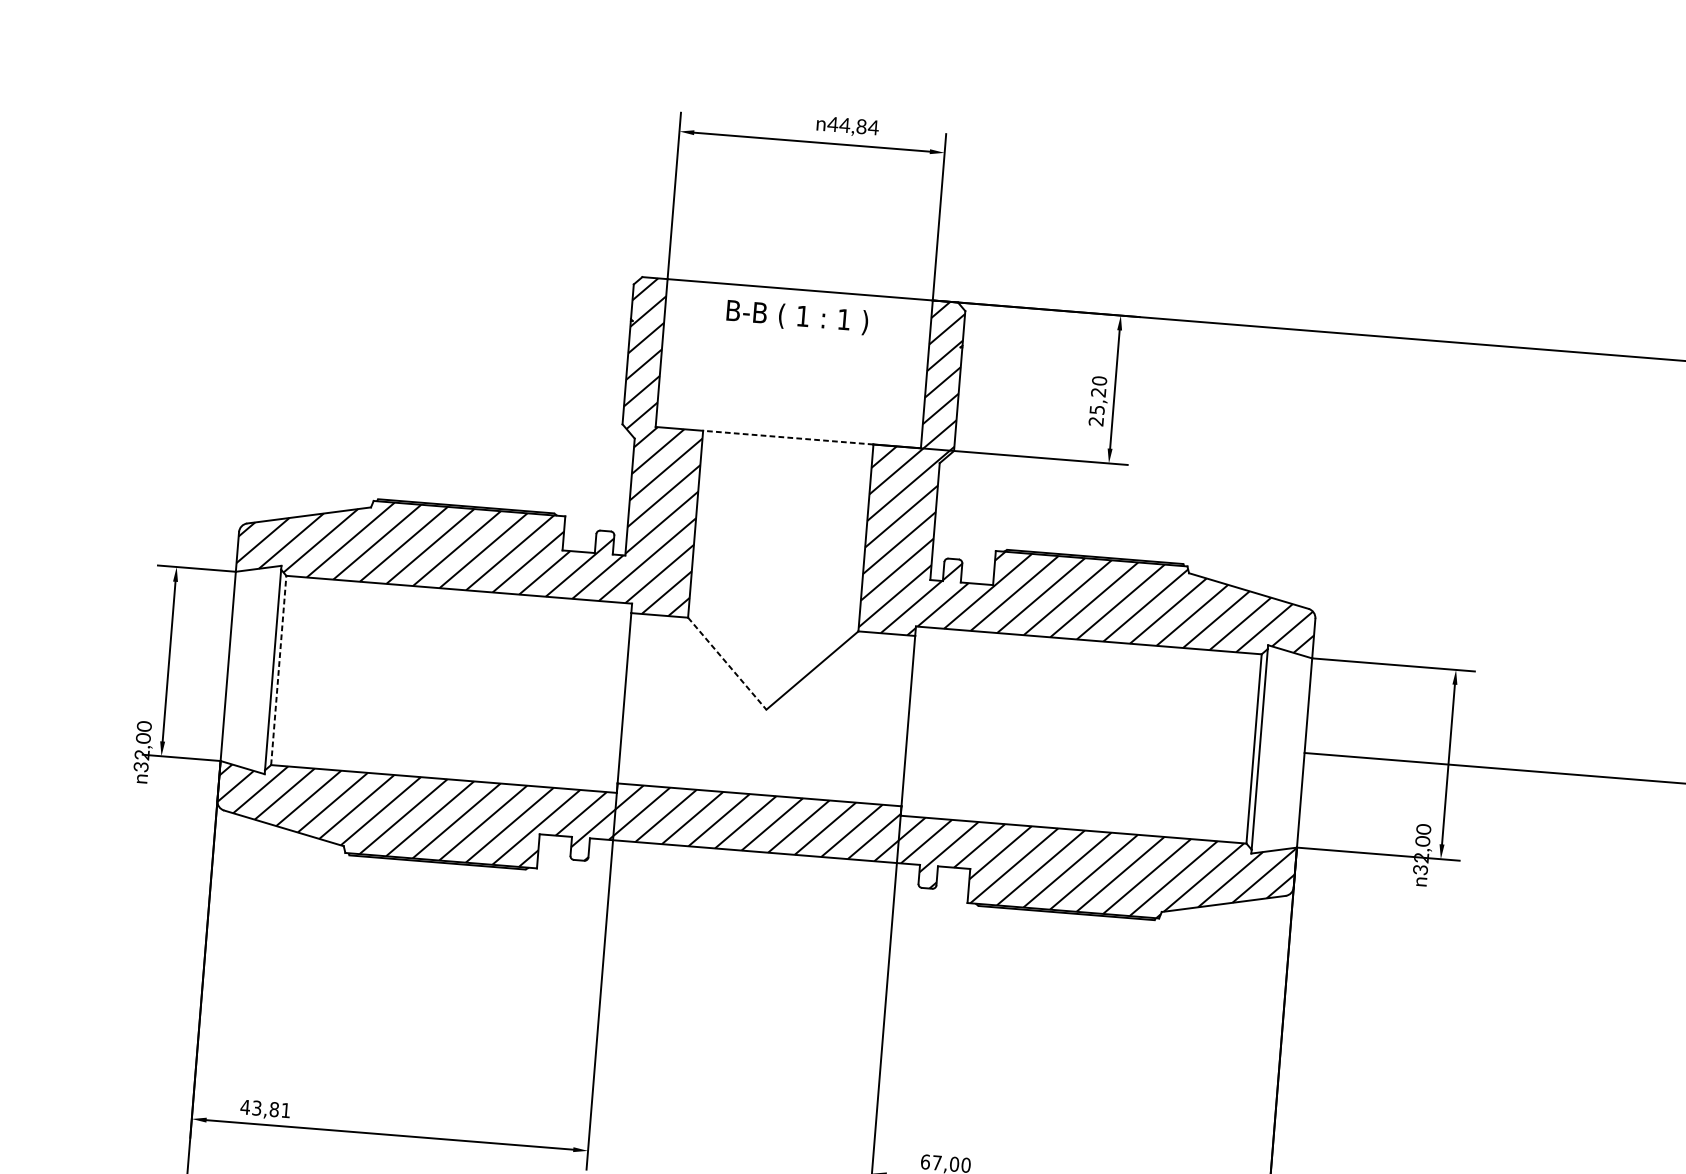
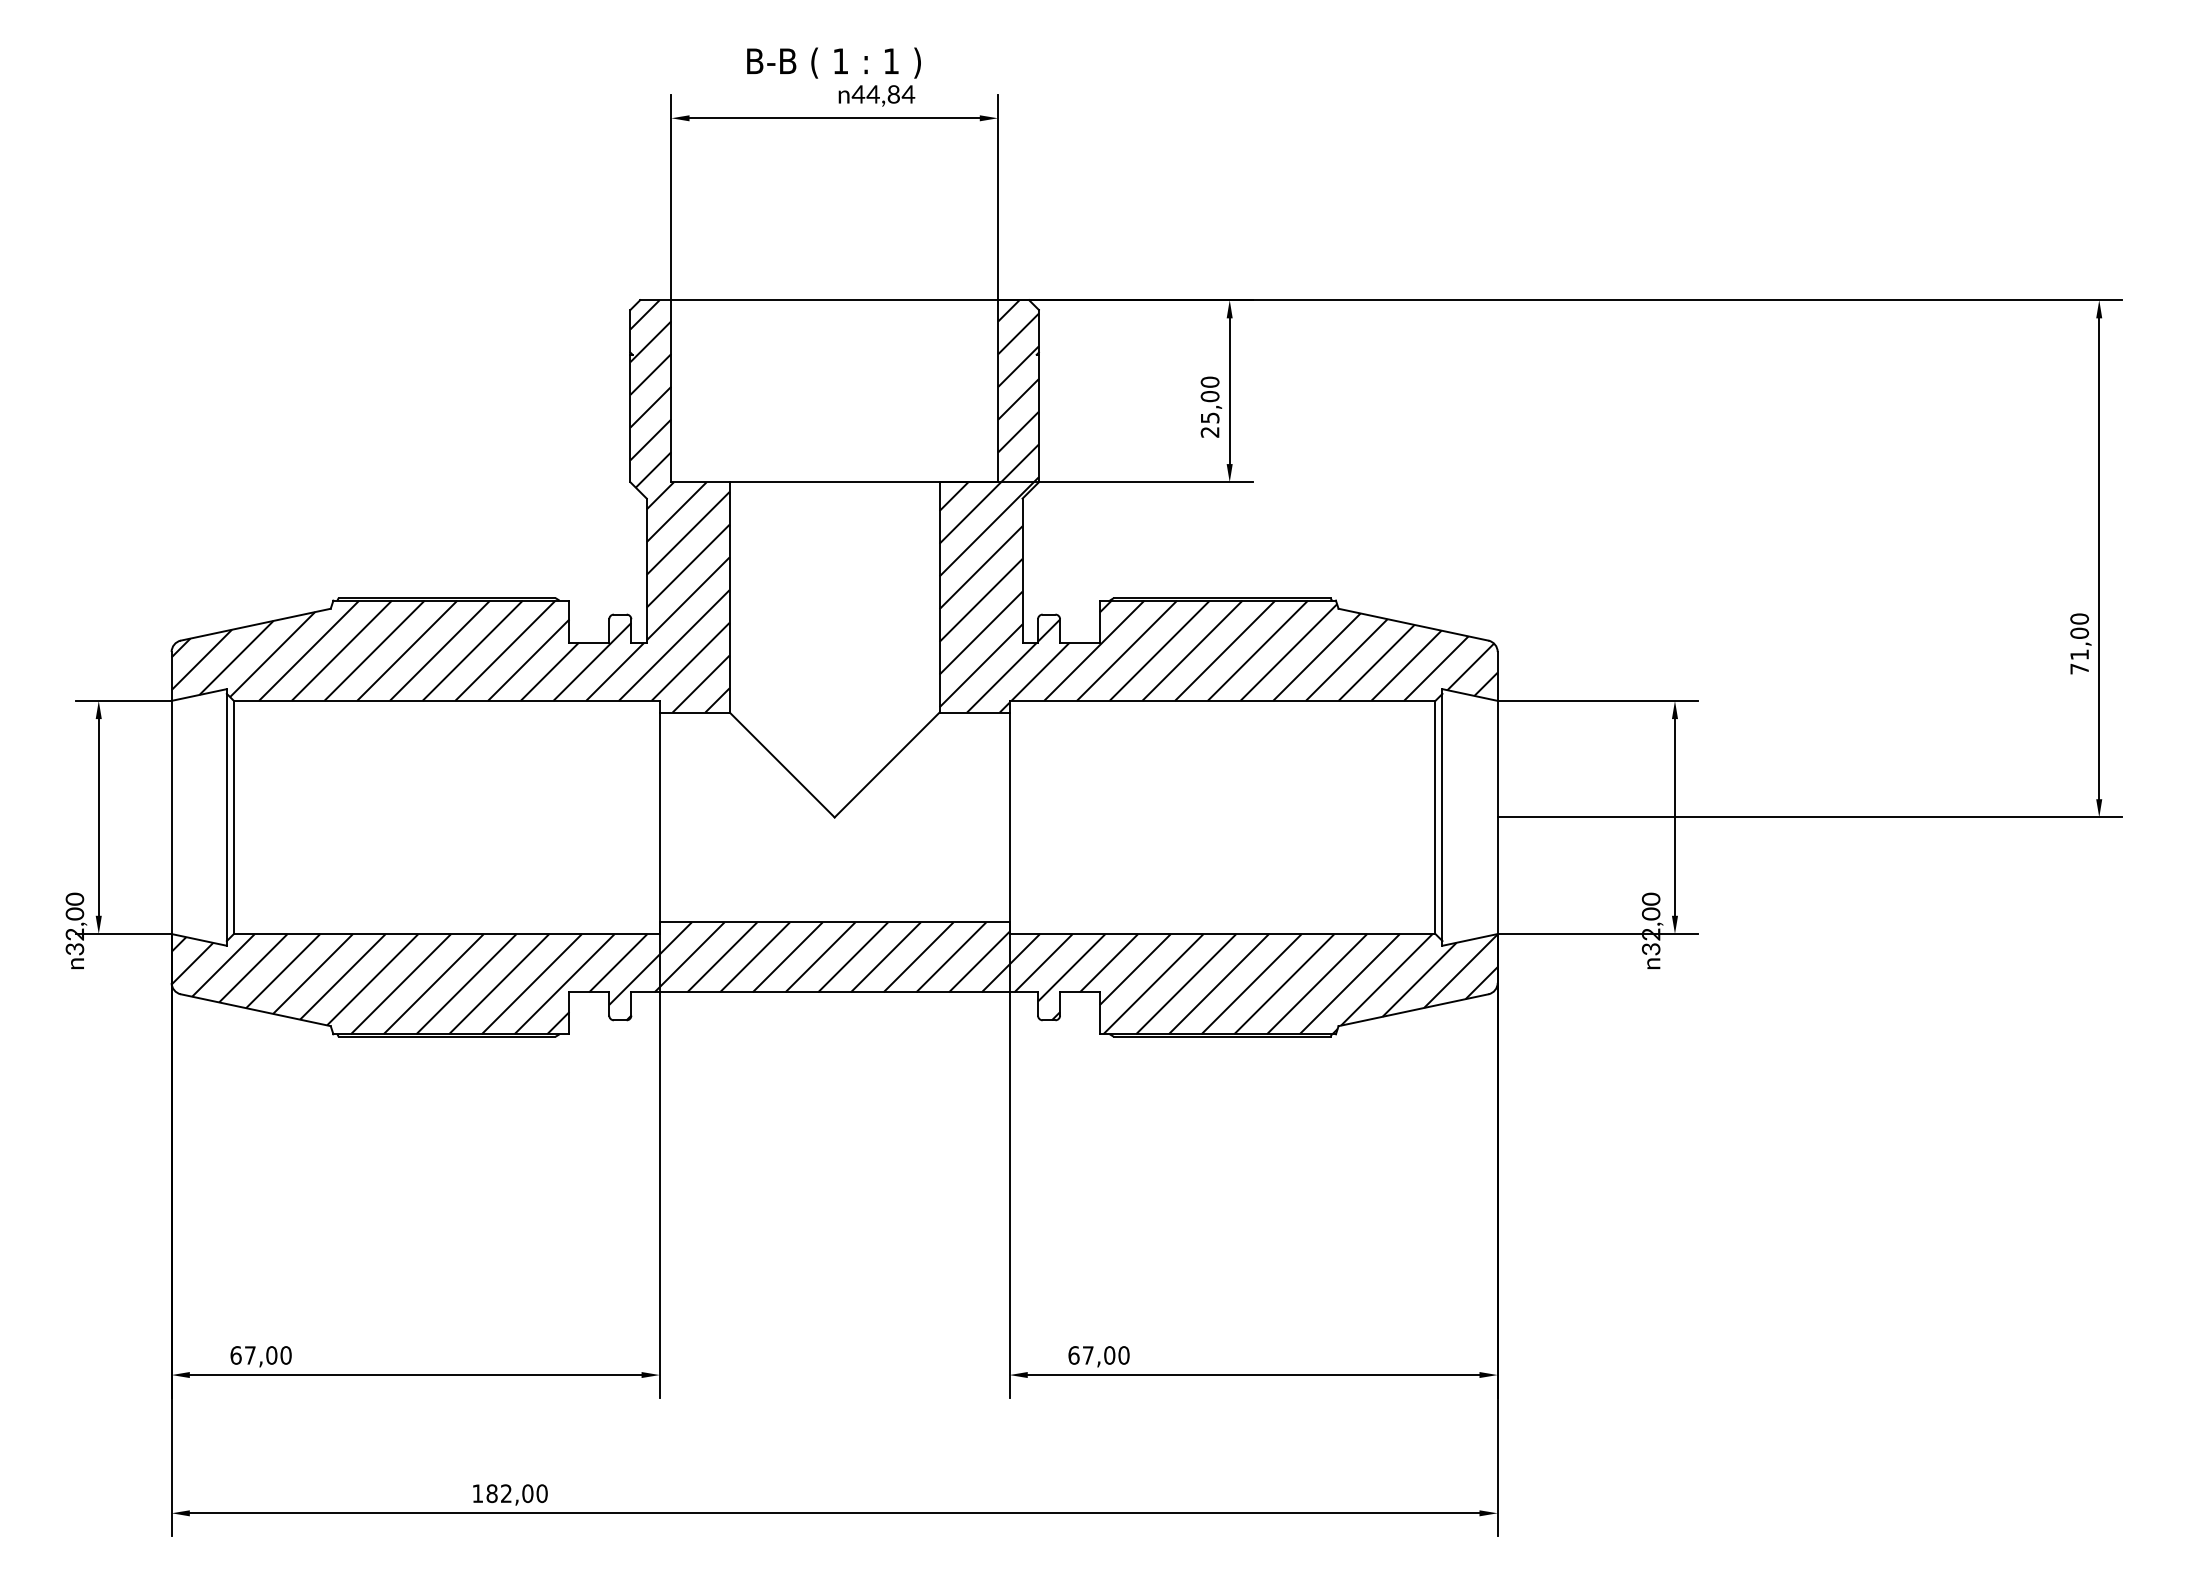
text: (797, 316) -> (833, 62), moved
text: (1098, 392) -> (1209, 396), 25,20 -> 25,00
line: (788, 437) -> (834, 482), dashed -> solid
line: (727, 664) -> (782, 765), dashed -> solid
line: (278, 670) -> (233, 817), dashed -> solid
text: (265, 1108) -> (260, 1355), 43,81 -> 67,00

